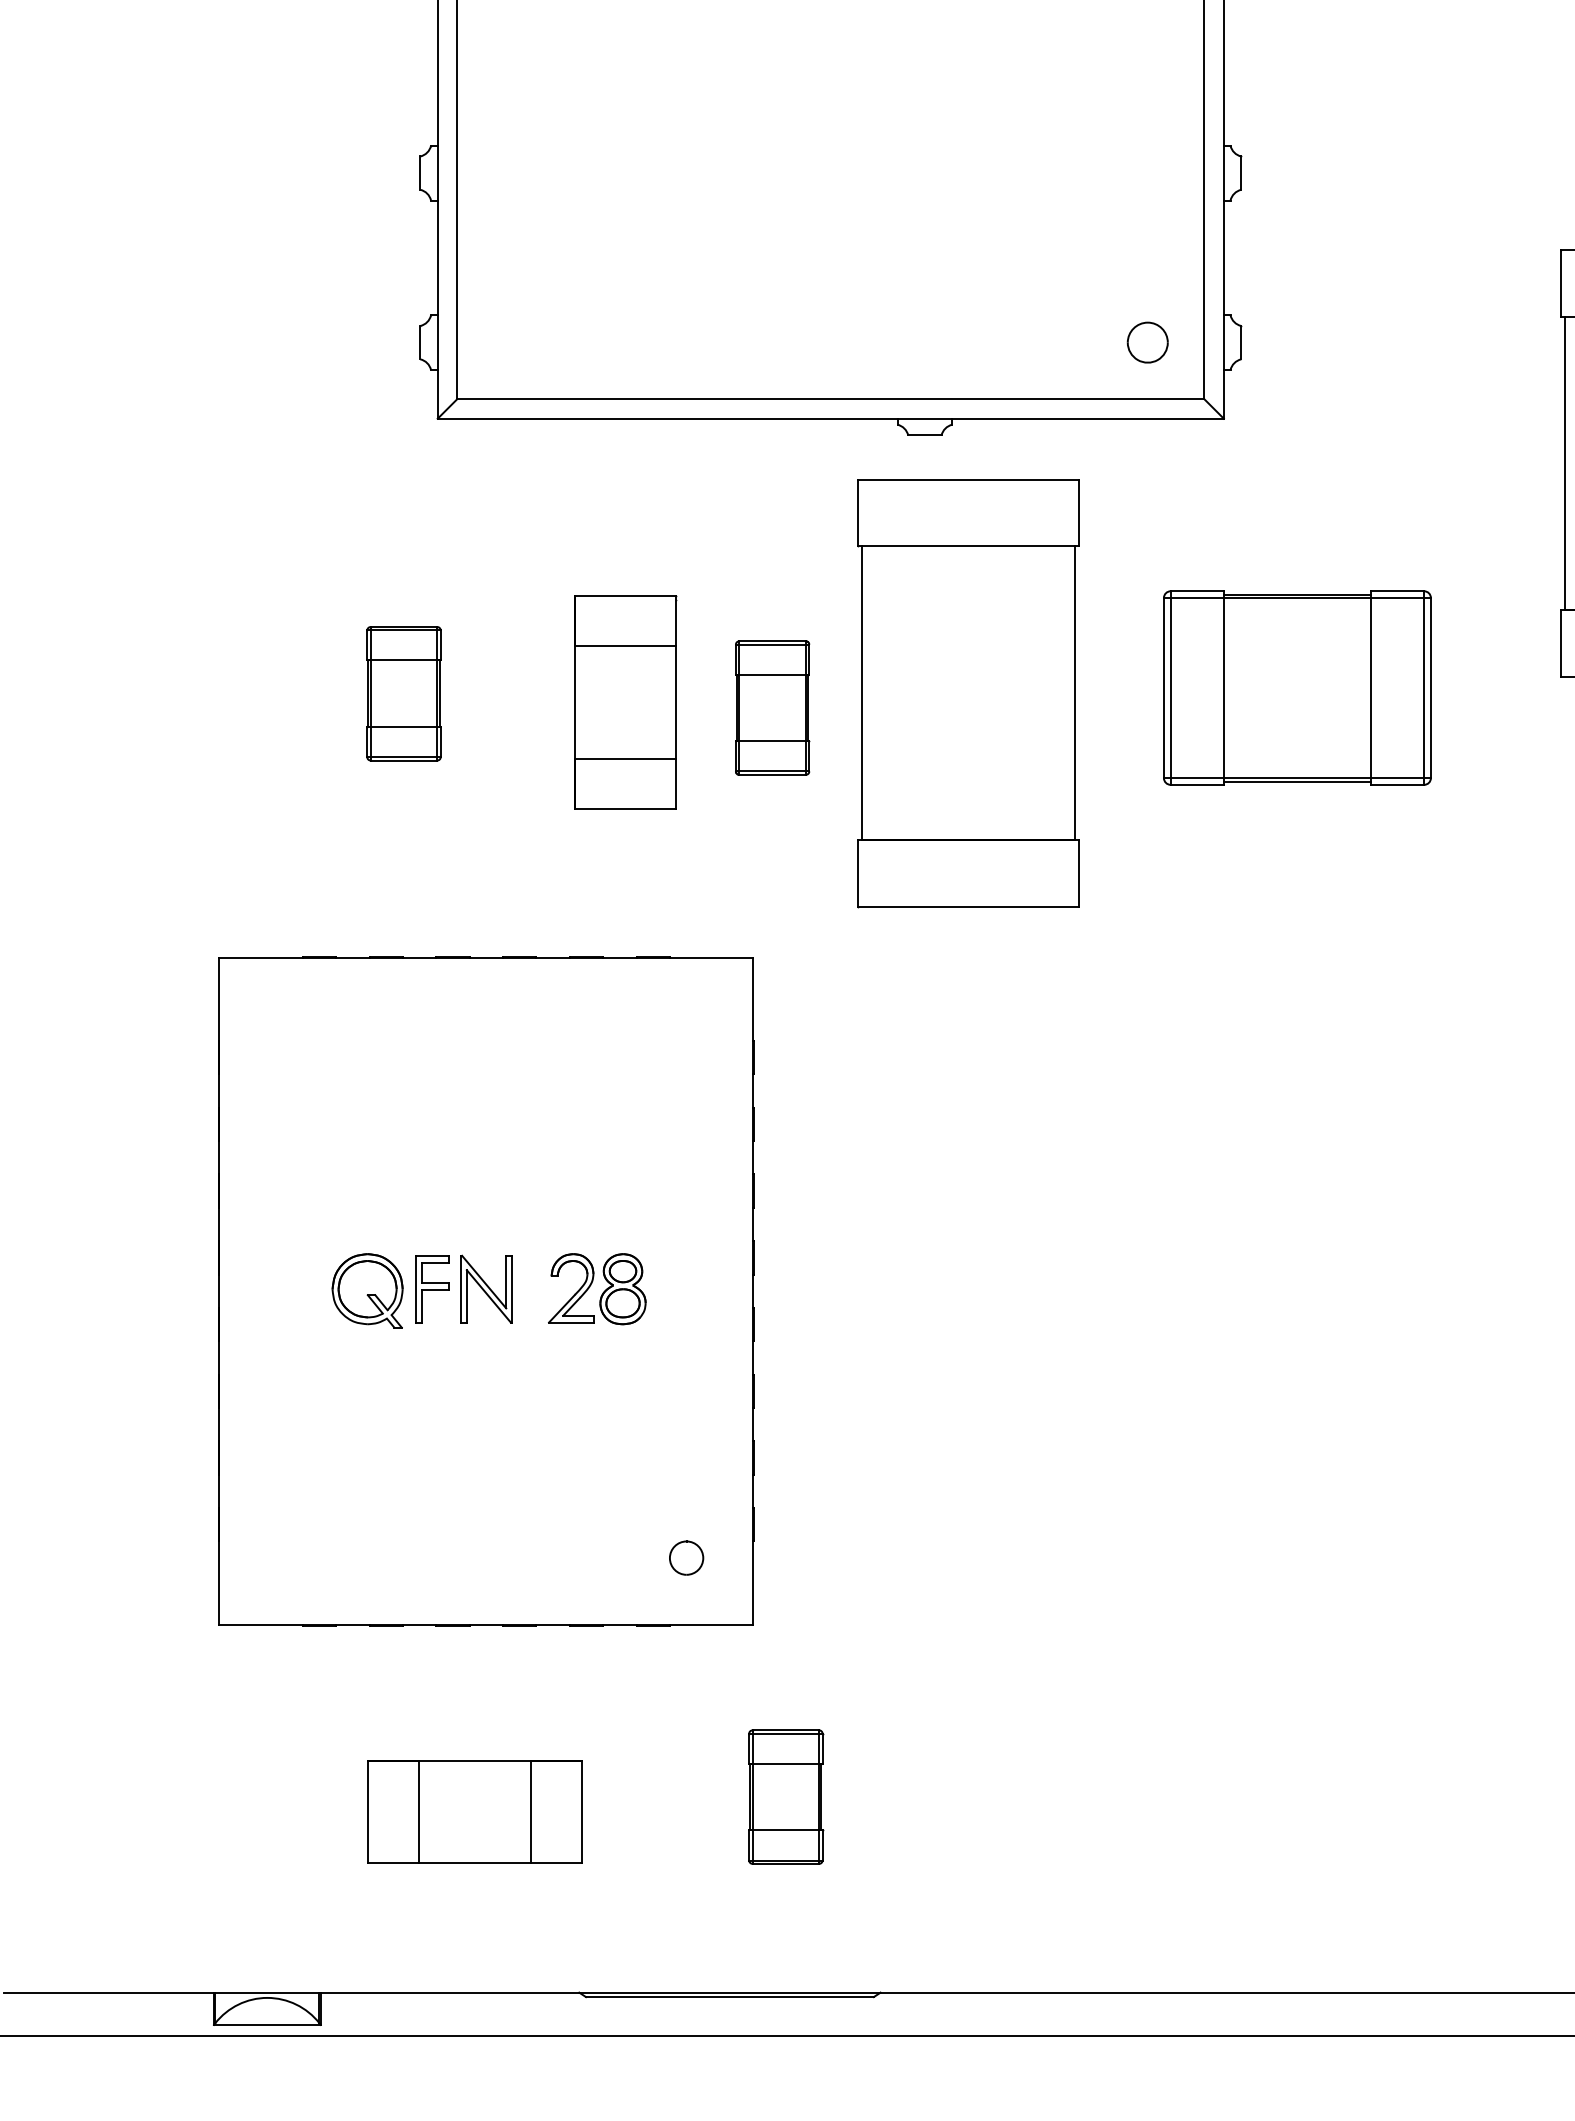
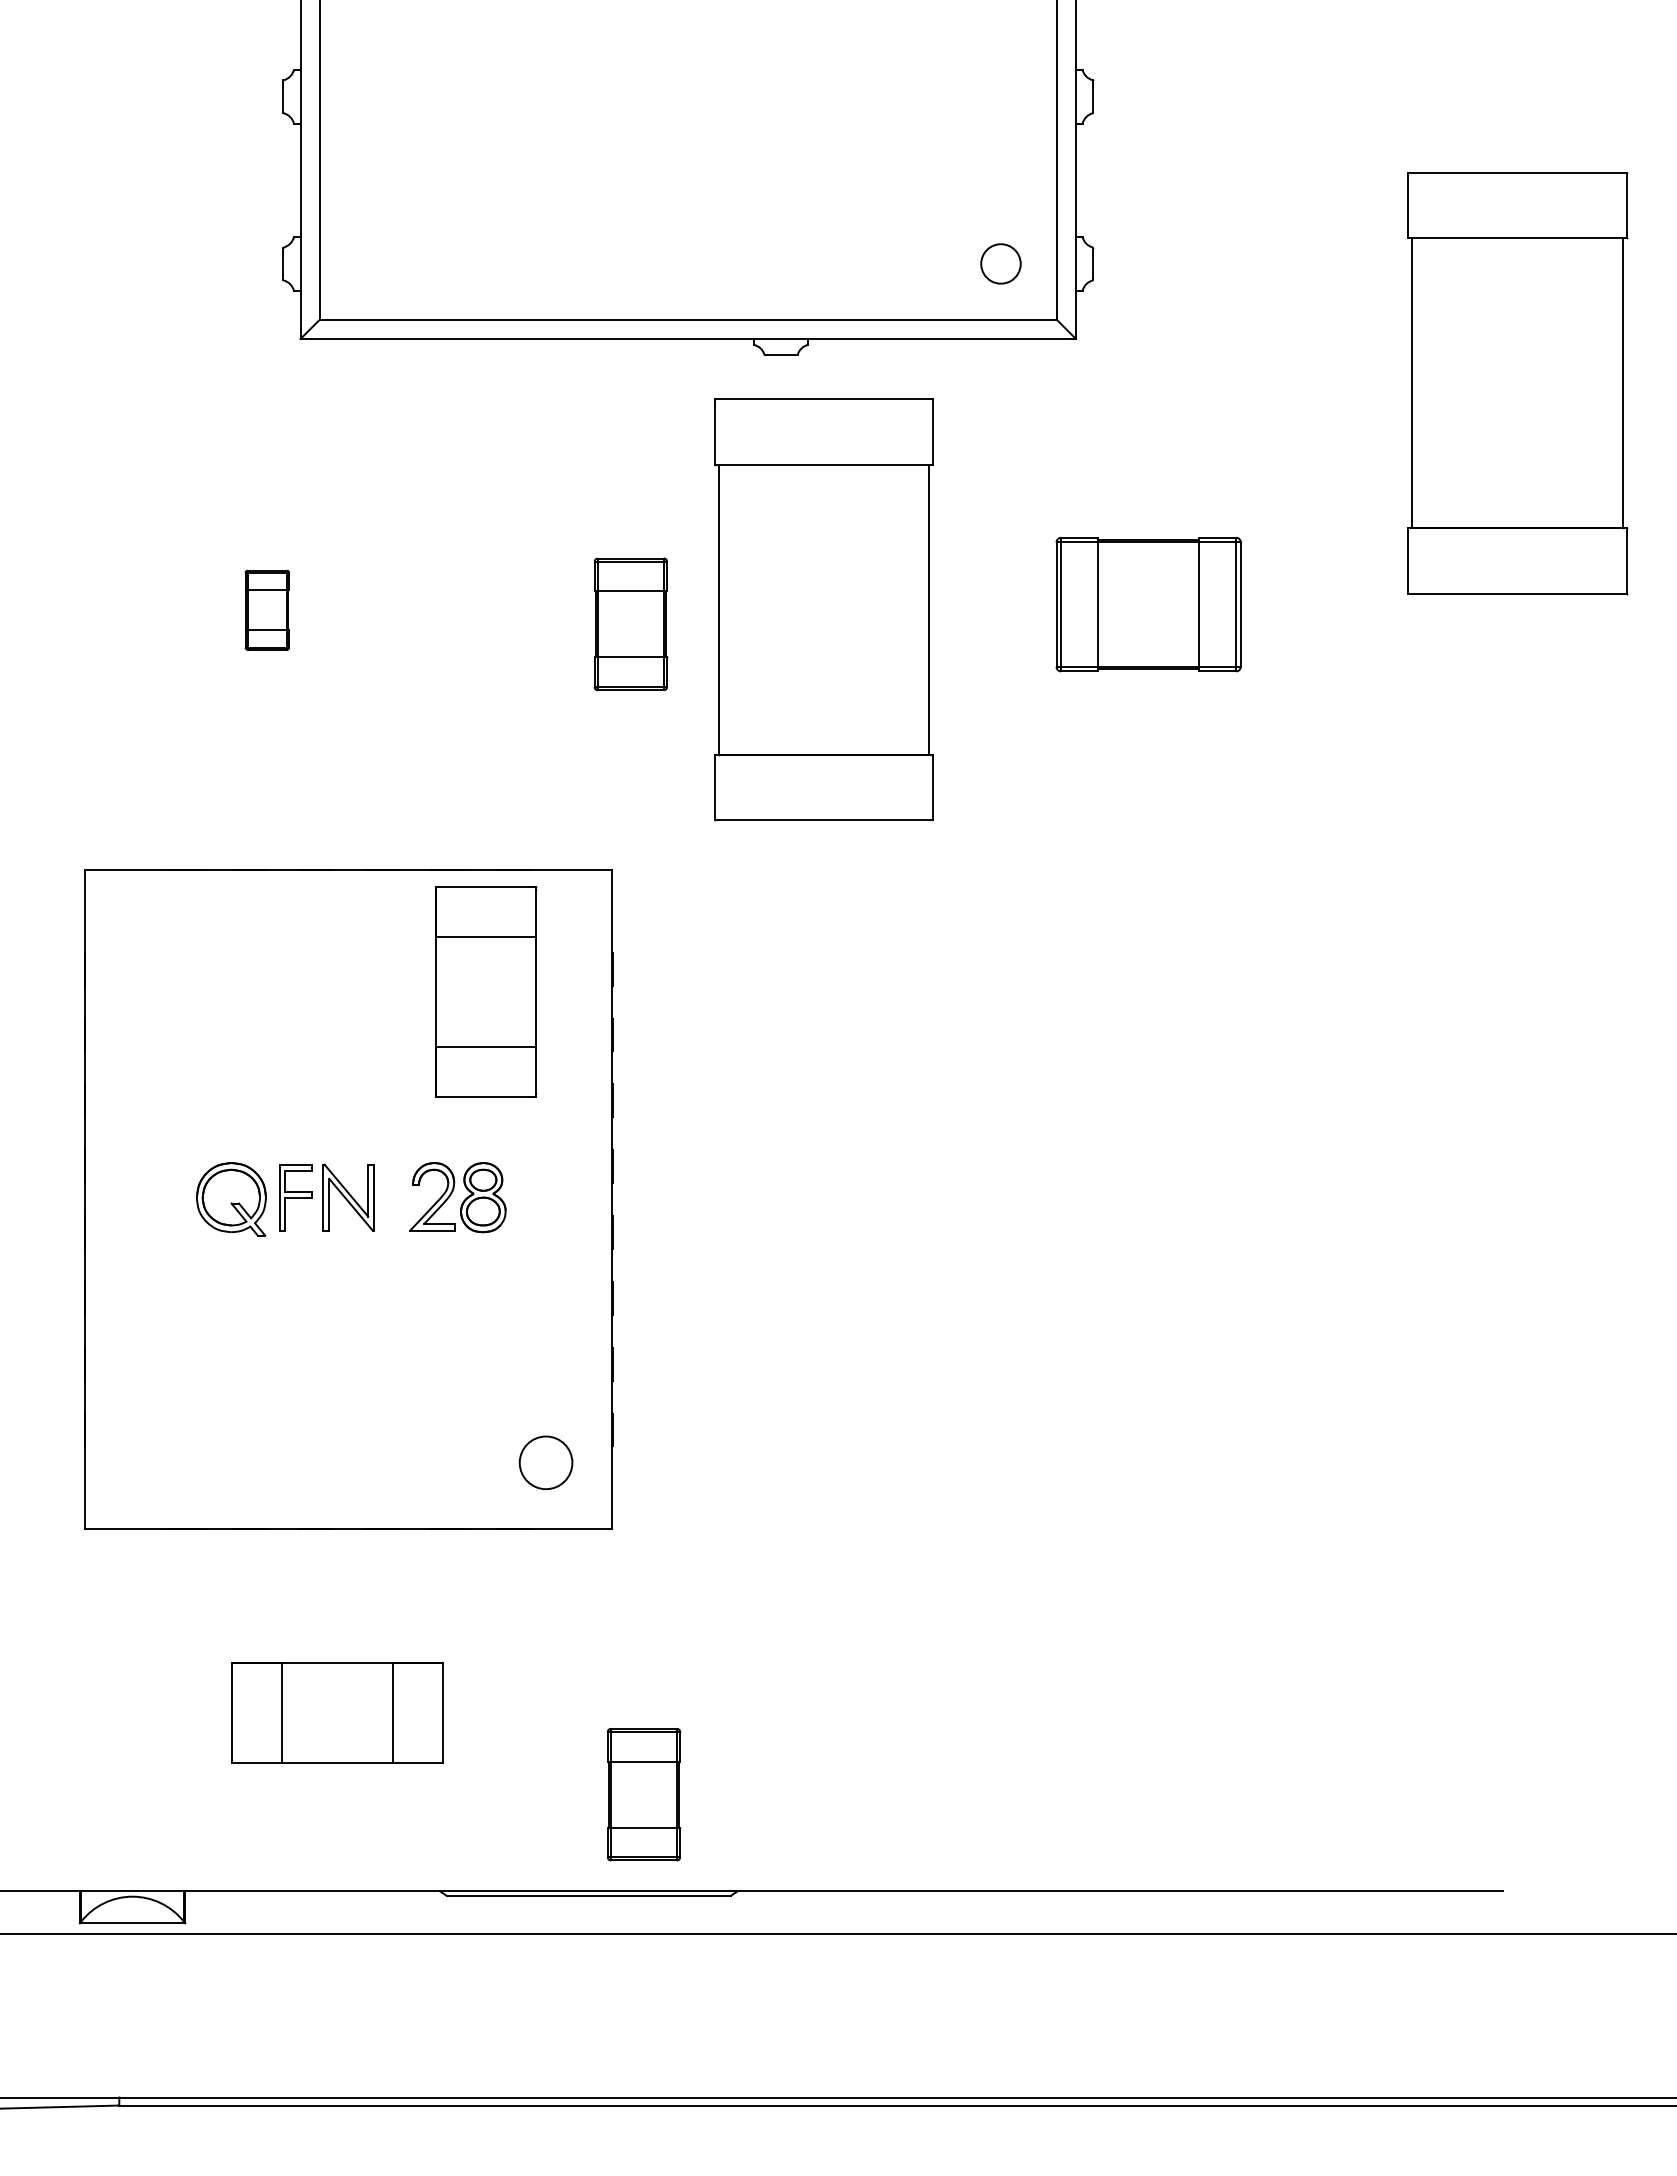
part: (1297, 687) -> (1148, 604), size x0.7
part: (404, 692) -> (267, 609), size x0.6
part: (626, 702) -> (486, 991), moved
part: (686, 1557) -> (545, 1462), size x1.6
part: (785, 1796) -> (643, 1794), moved

